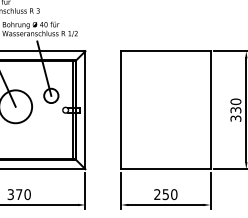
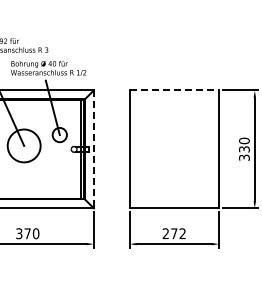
line: (166, 51) -> (174, 90), solid -> dashed
line: (85, 110) -> (93, 149), solid -> dashed
text: (170, 194) -> (178, 233), 250 -> 272

